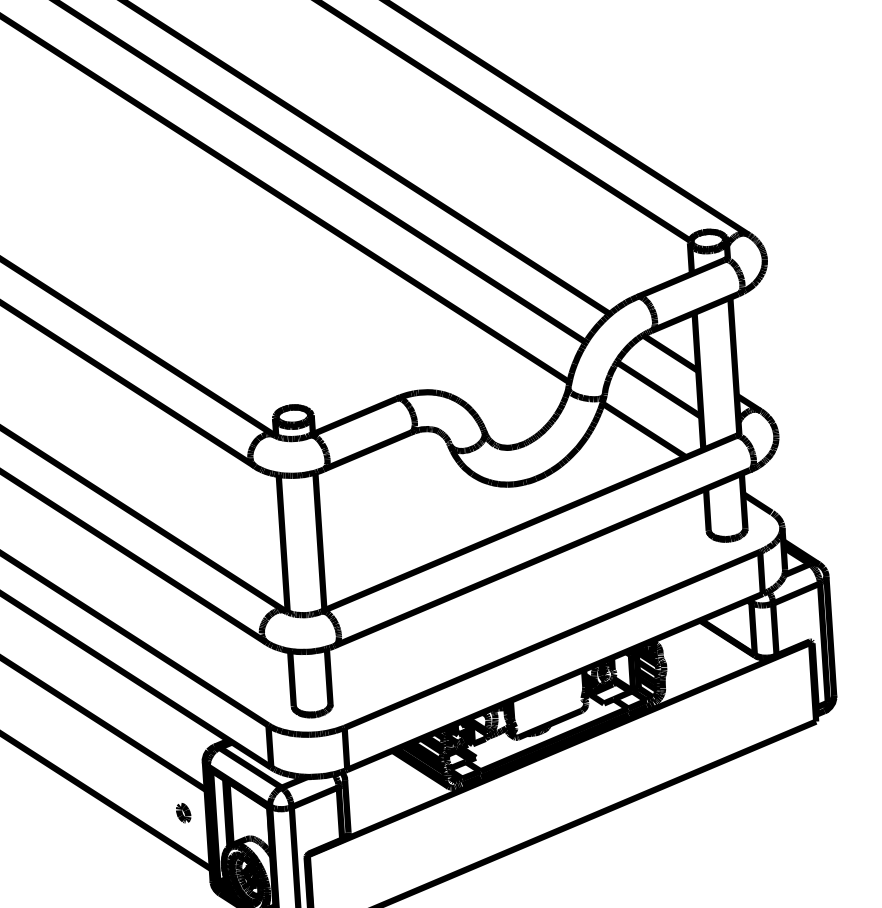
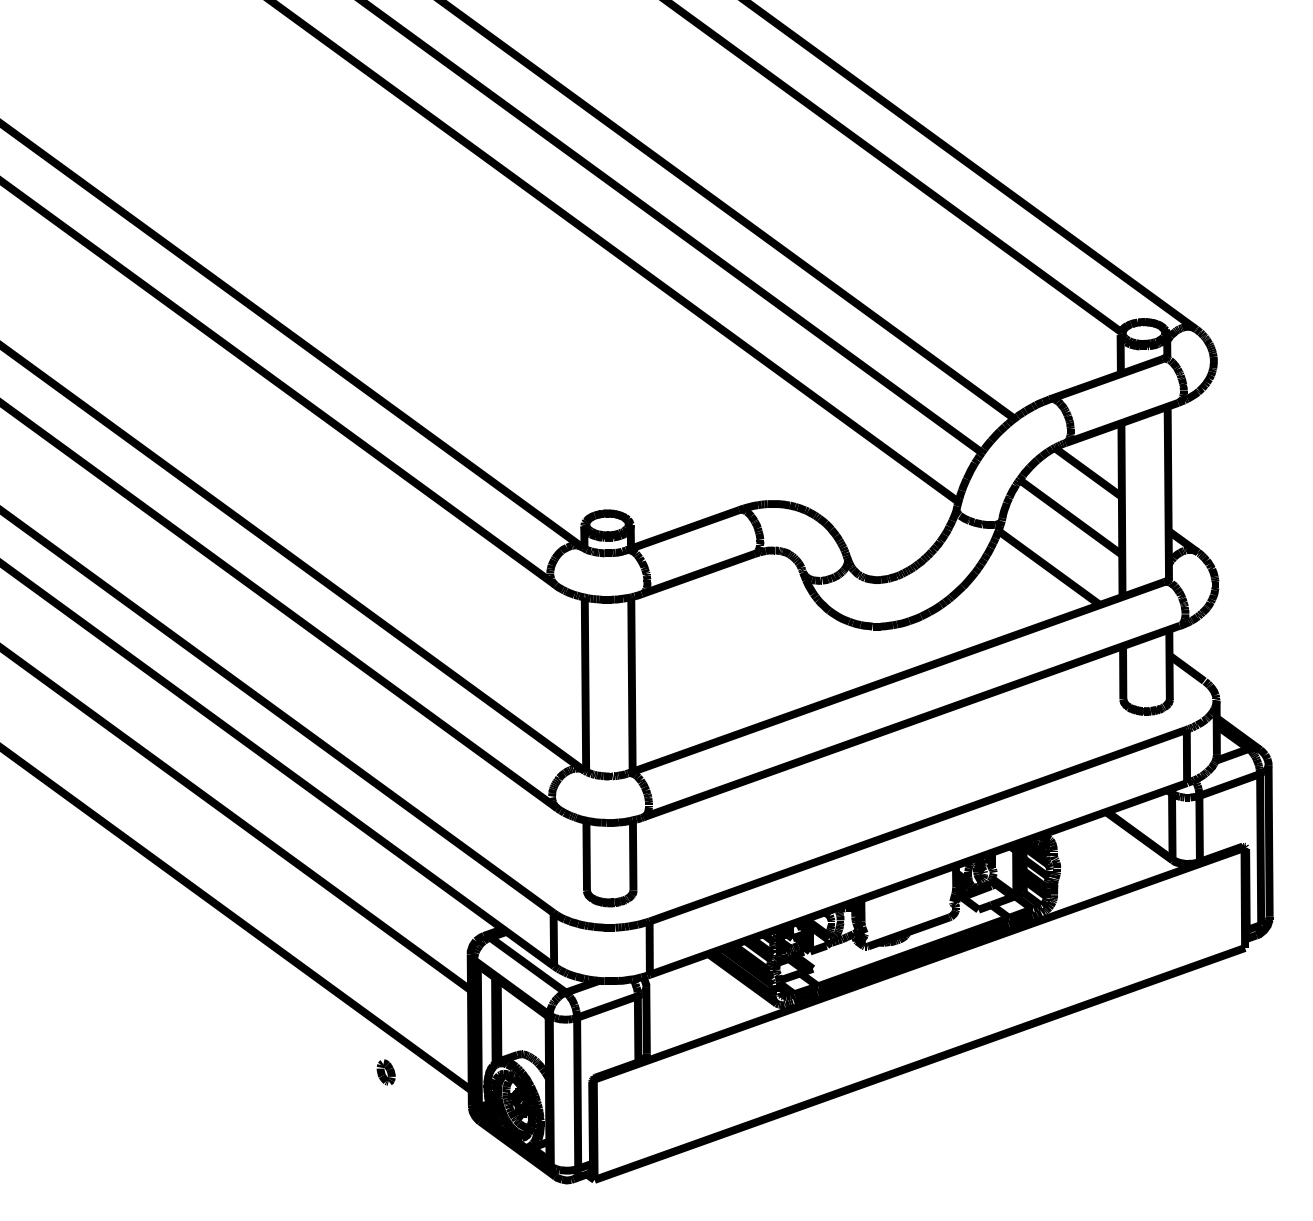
part: (183, 813) -> (385, 1072), moved

